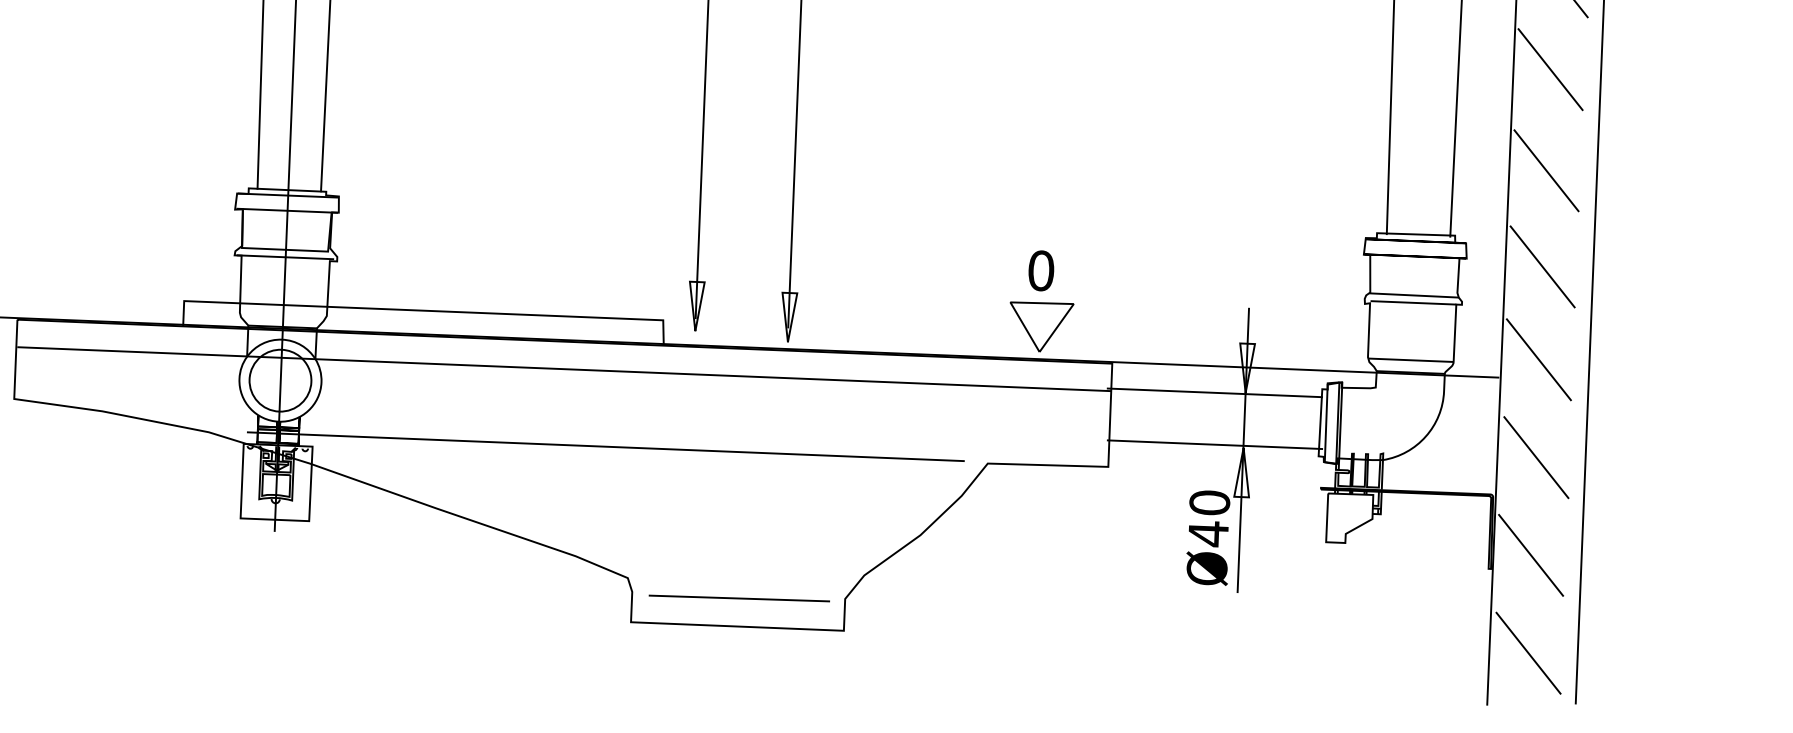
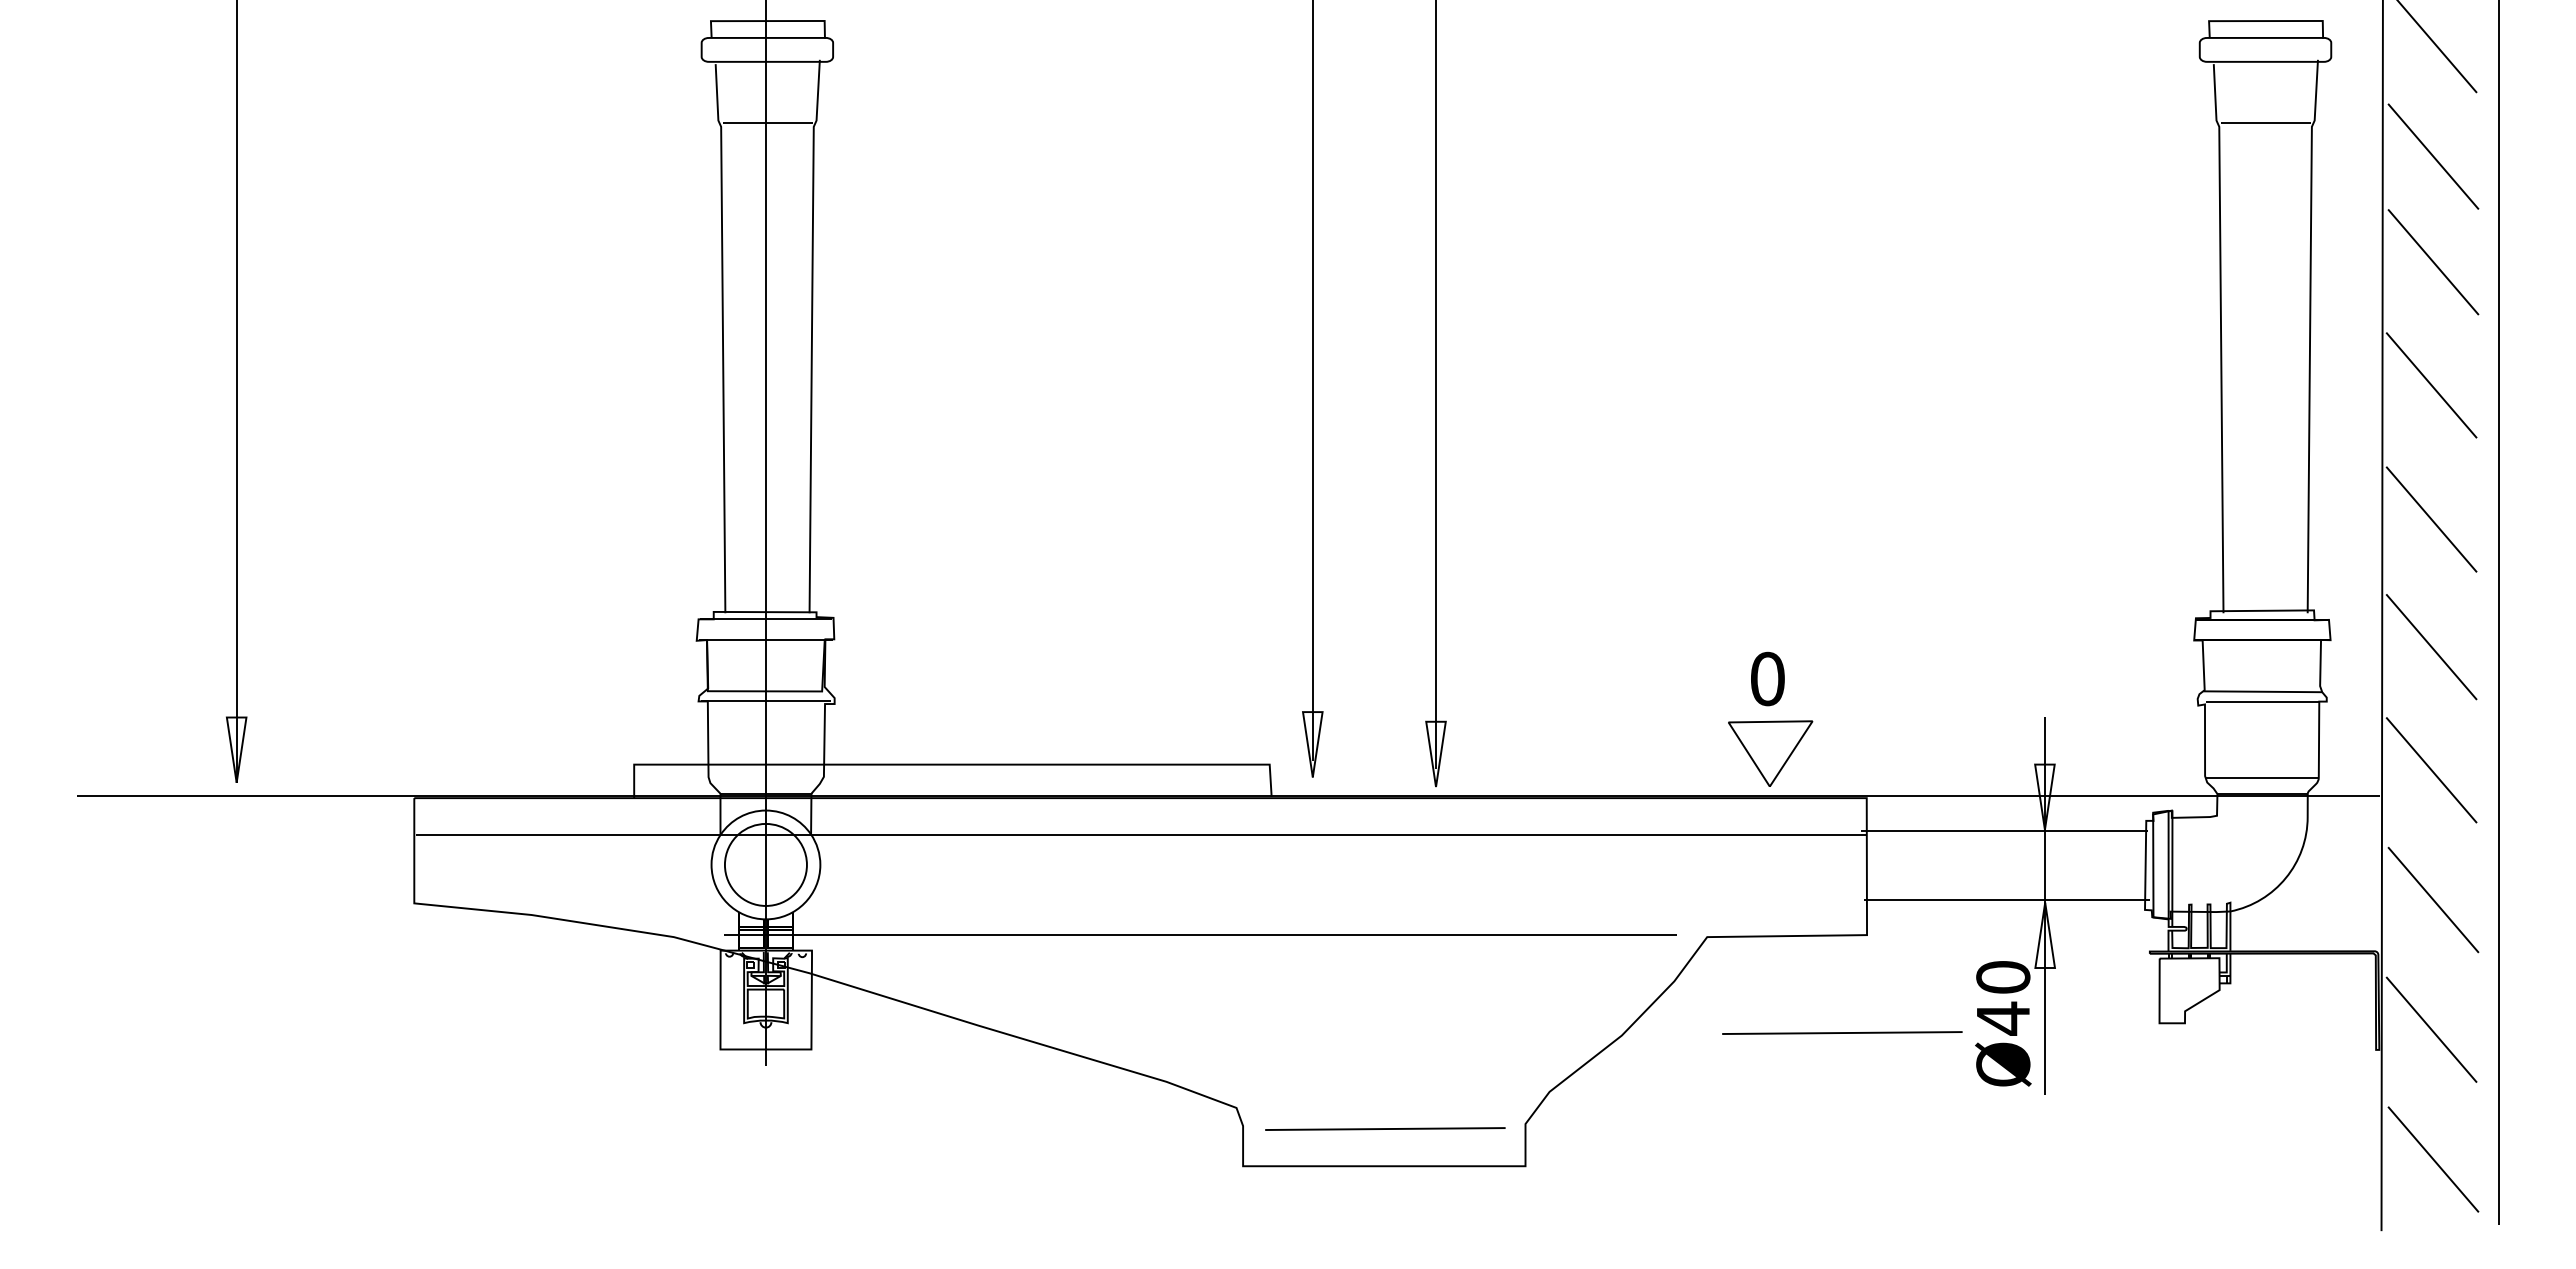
line: (1086, 539) -> (1842, 1032), added

